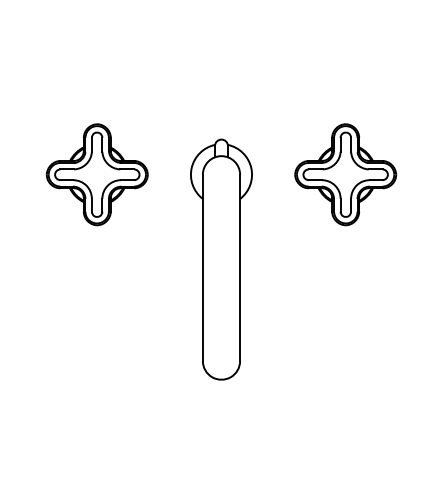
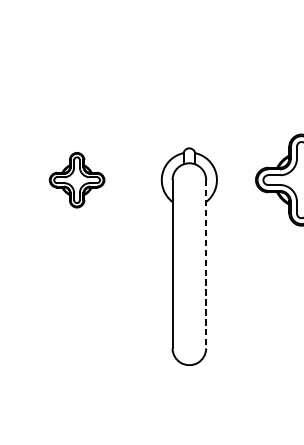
part: (96, 174) -> (76, 179), size x0.6
line: (240, 268) -> (206, 264), solid -> dashed

